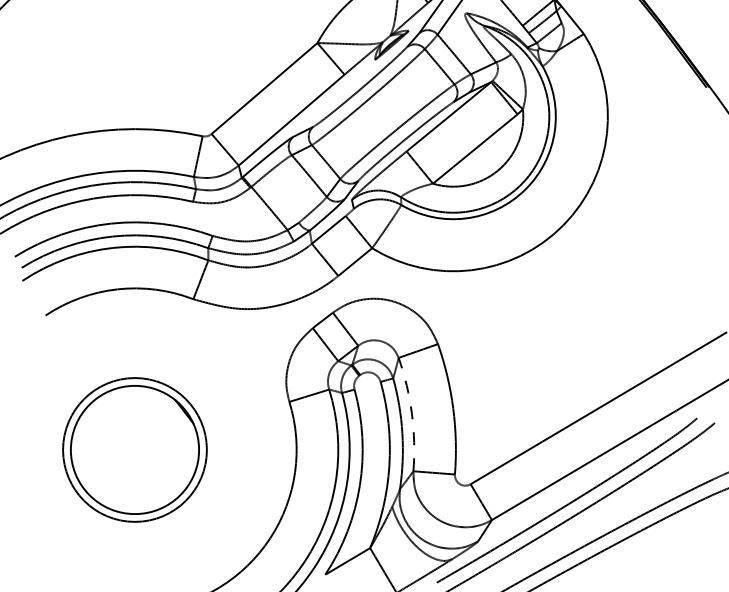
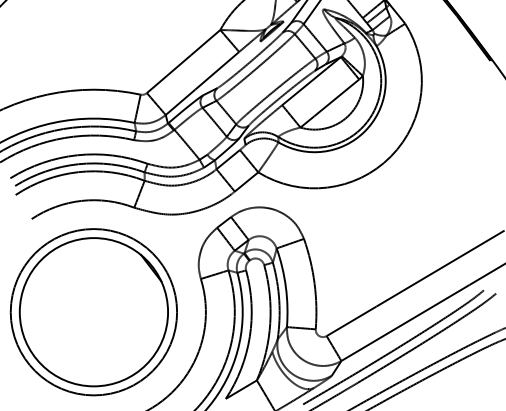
arc: (411, 414) -> (285, 287), dashed -> solid
part: (134, 450) -> (93, 312), size x1.67

